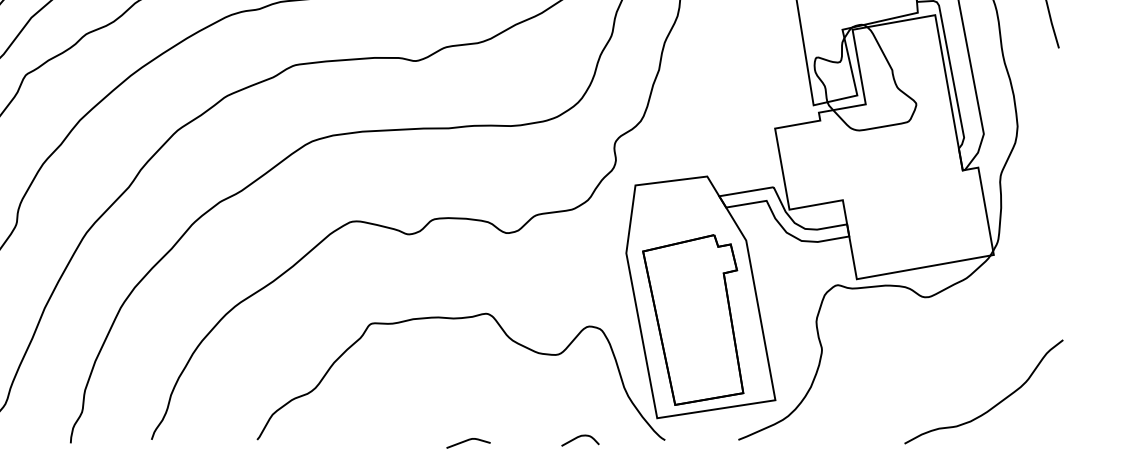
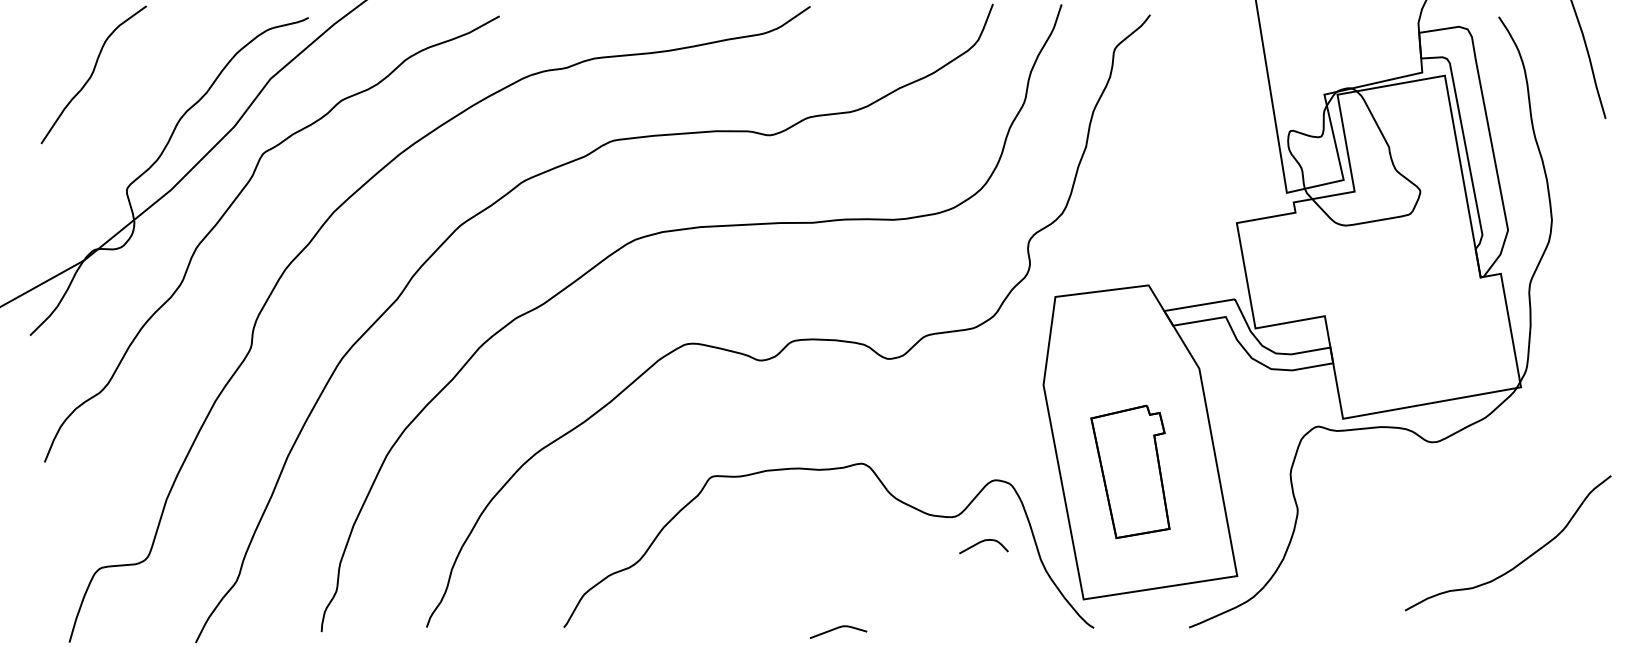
part: (693, 319) -> (1130, 471), size x0.6
curve: (994, 405) -> (1522, 560), moved
curve: (579, 437) -> (982, 542), moved

